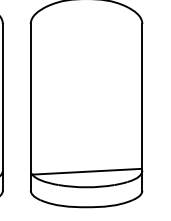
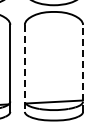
line: (143, 105) -> (83, 67), solid -> dashed
line: (30, 107) -> (24, 68), solid -> dashed

